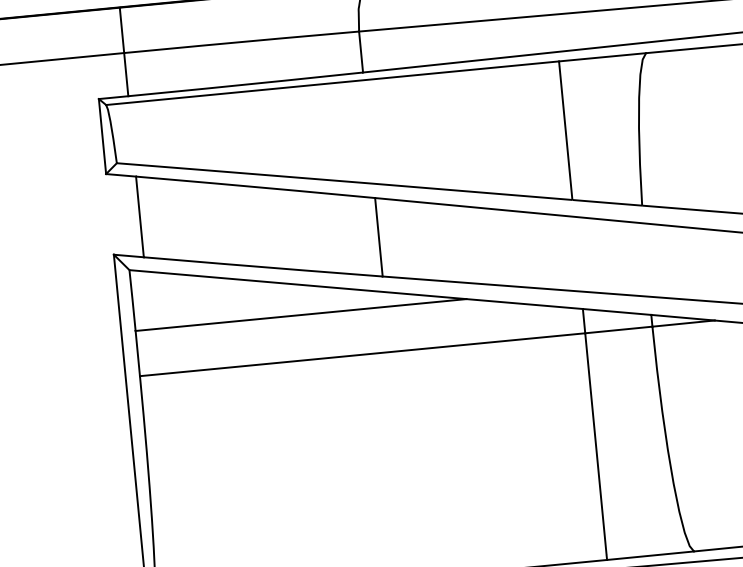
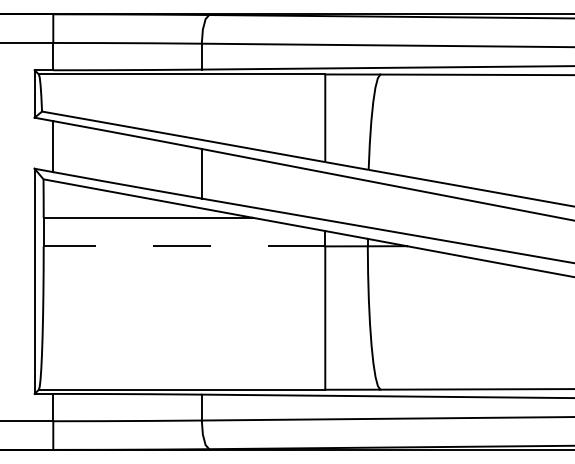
line: (362, 354) -> (184, 246), solid -> dashed

